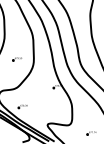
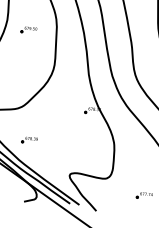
part: (16, 59) -> (27, 30), moved

